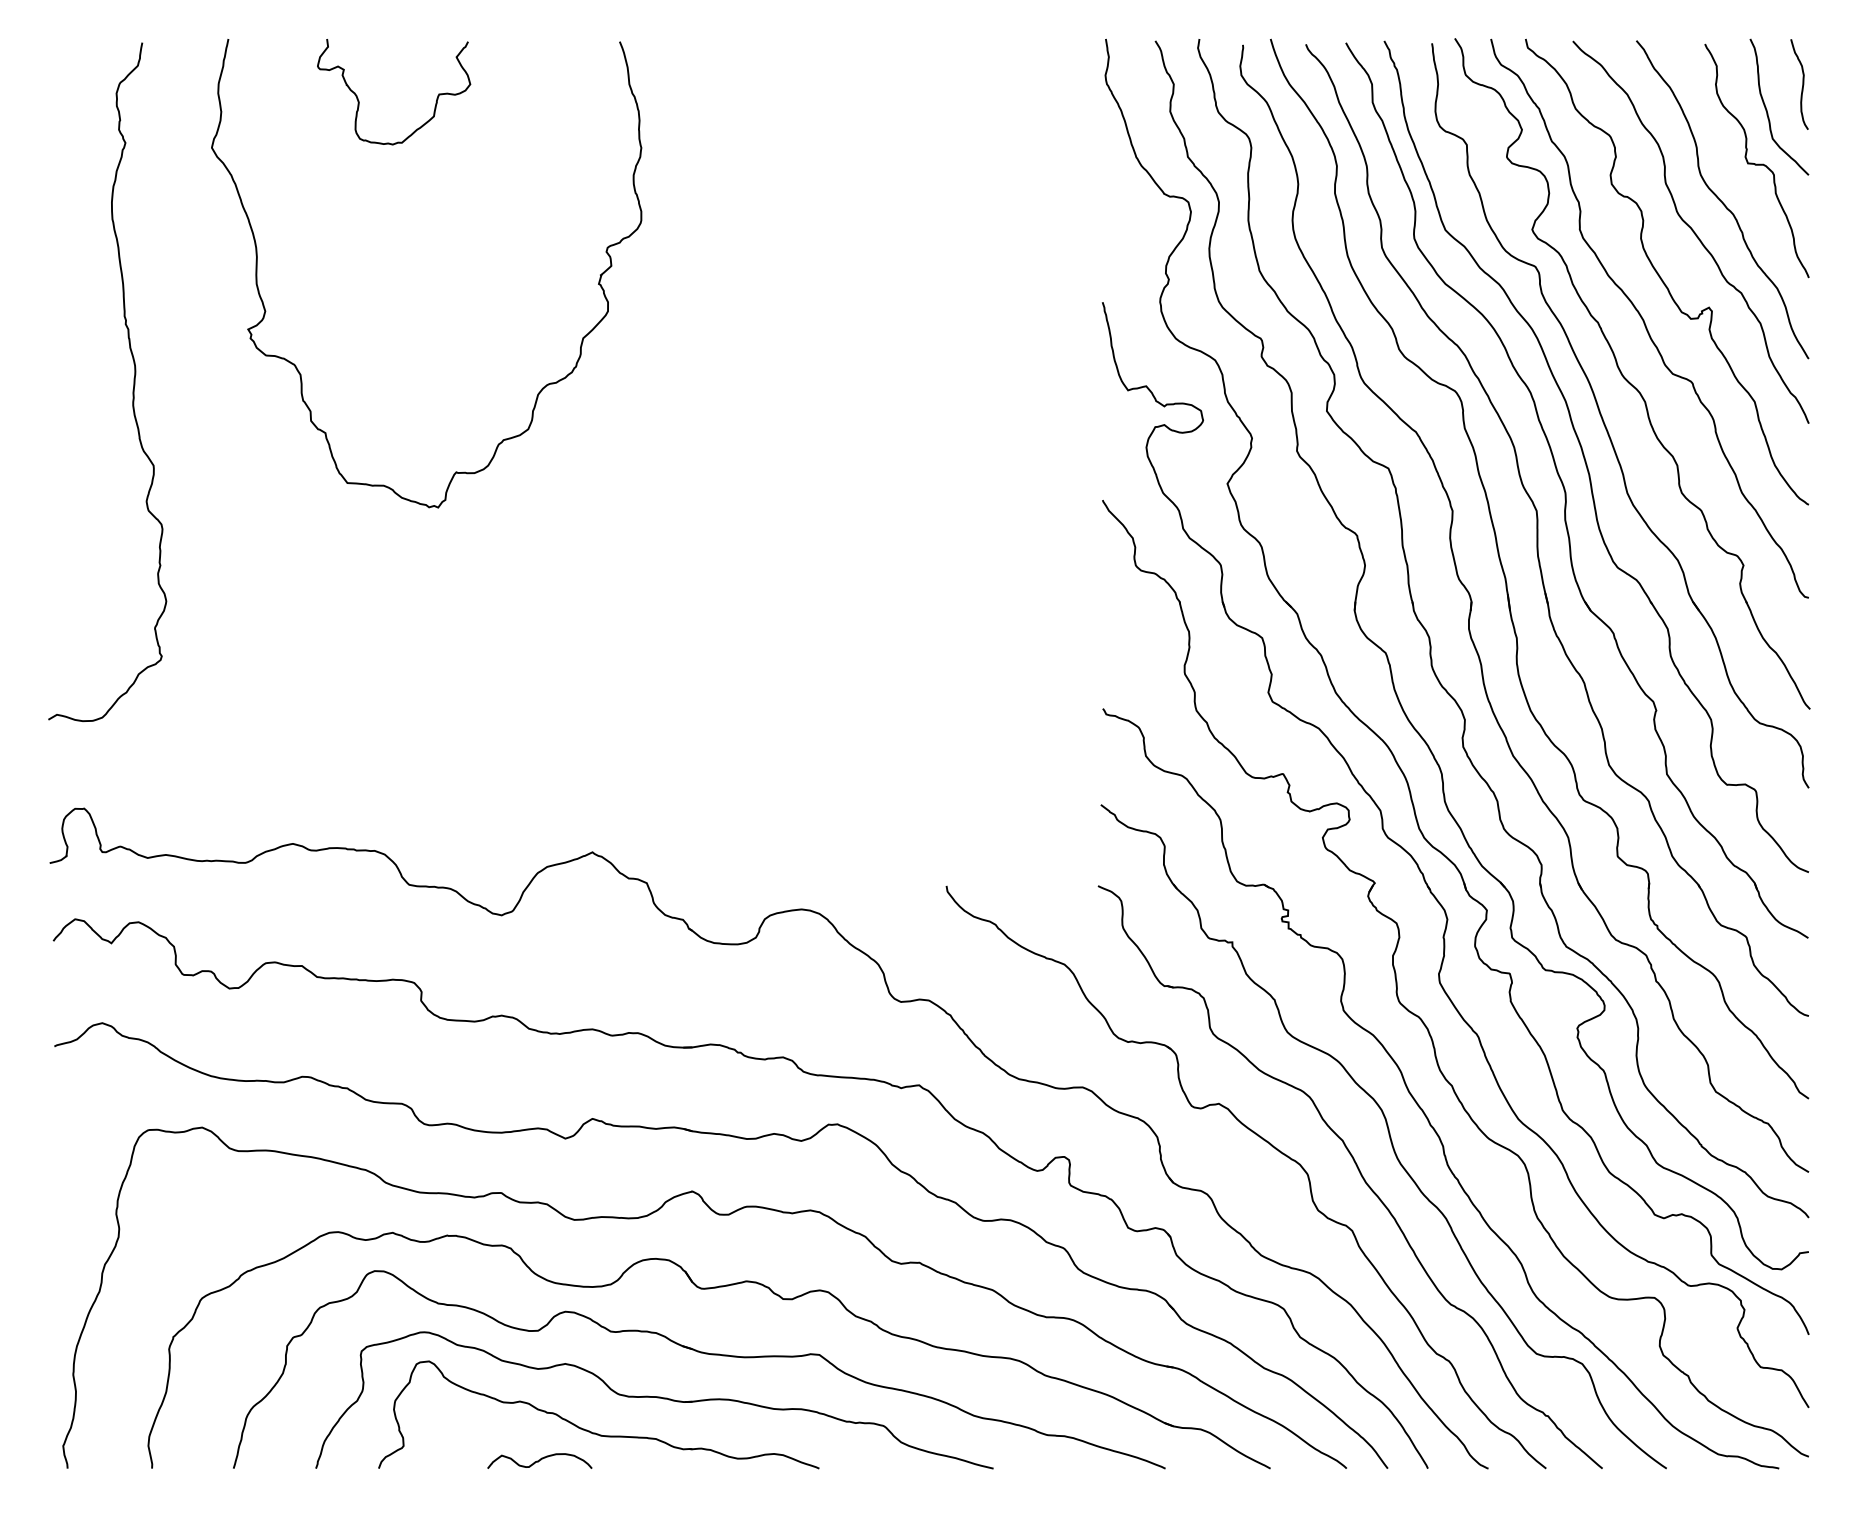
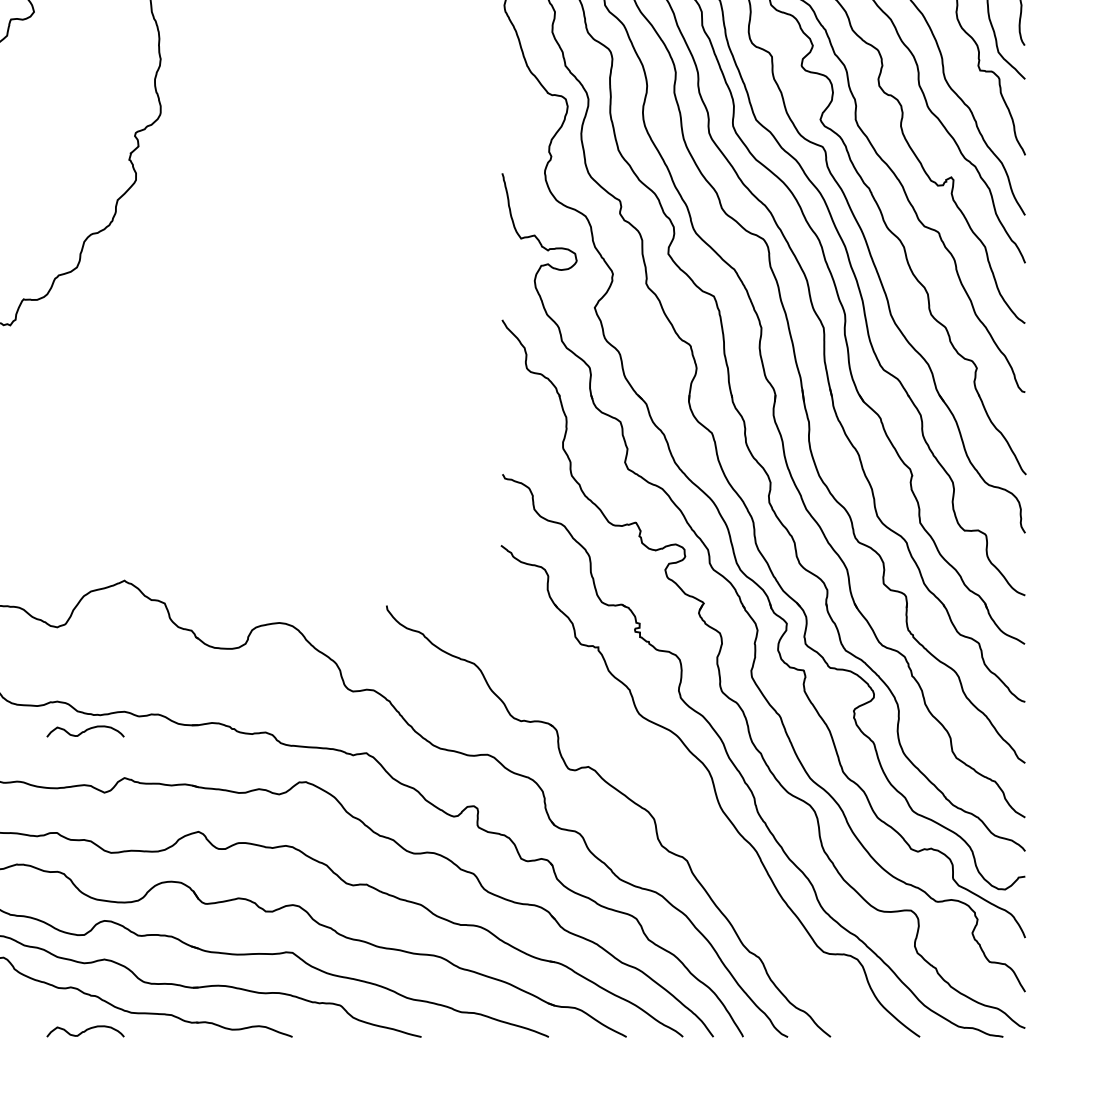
curve: (539, 1055) -> (85, 731), added
part: (1358, 1171) -> (691, 817), removed

